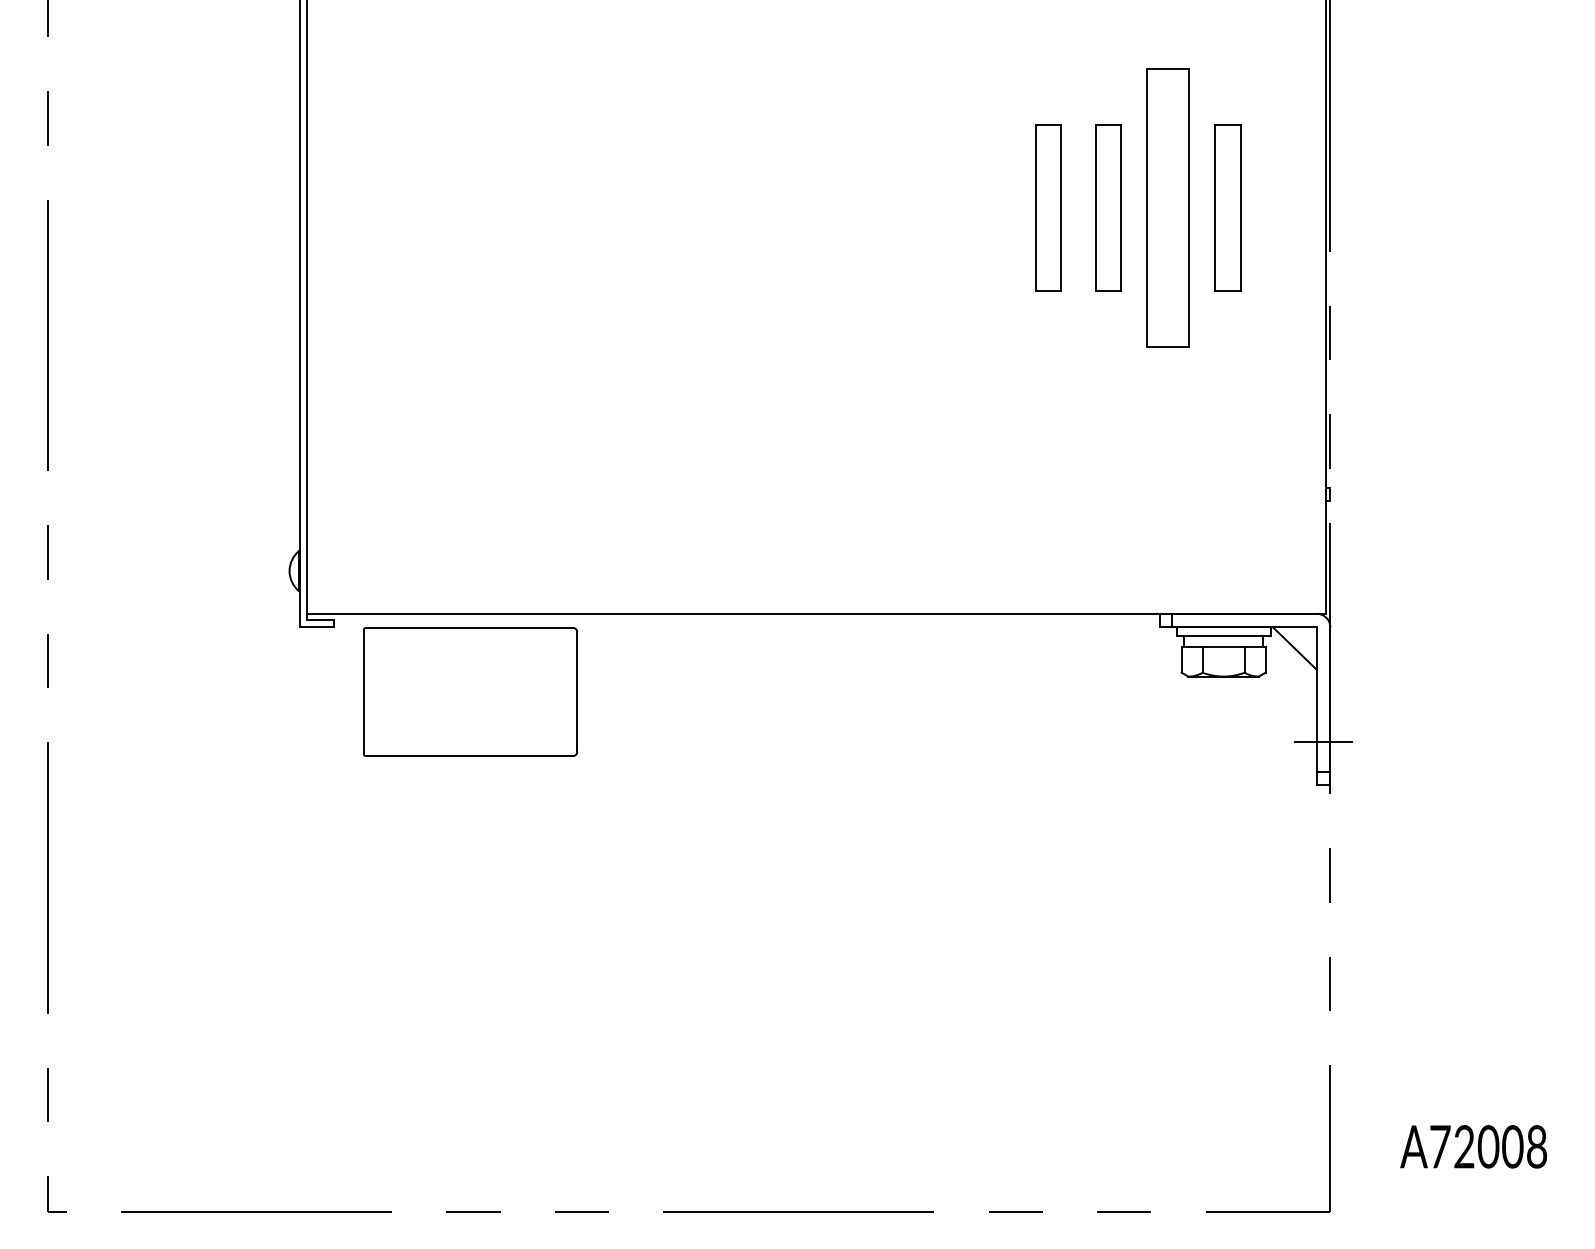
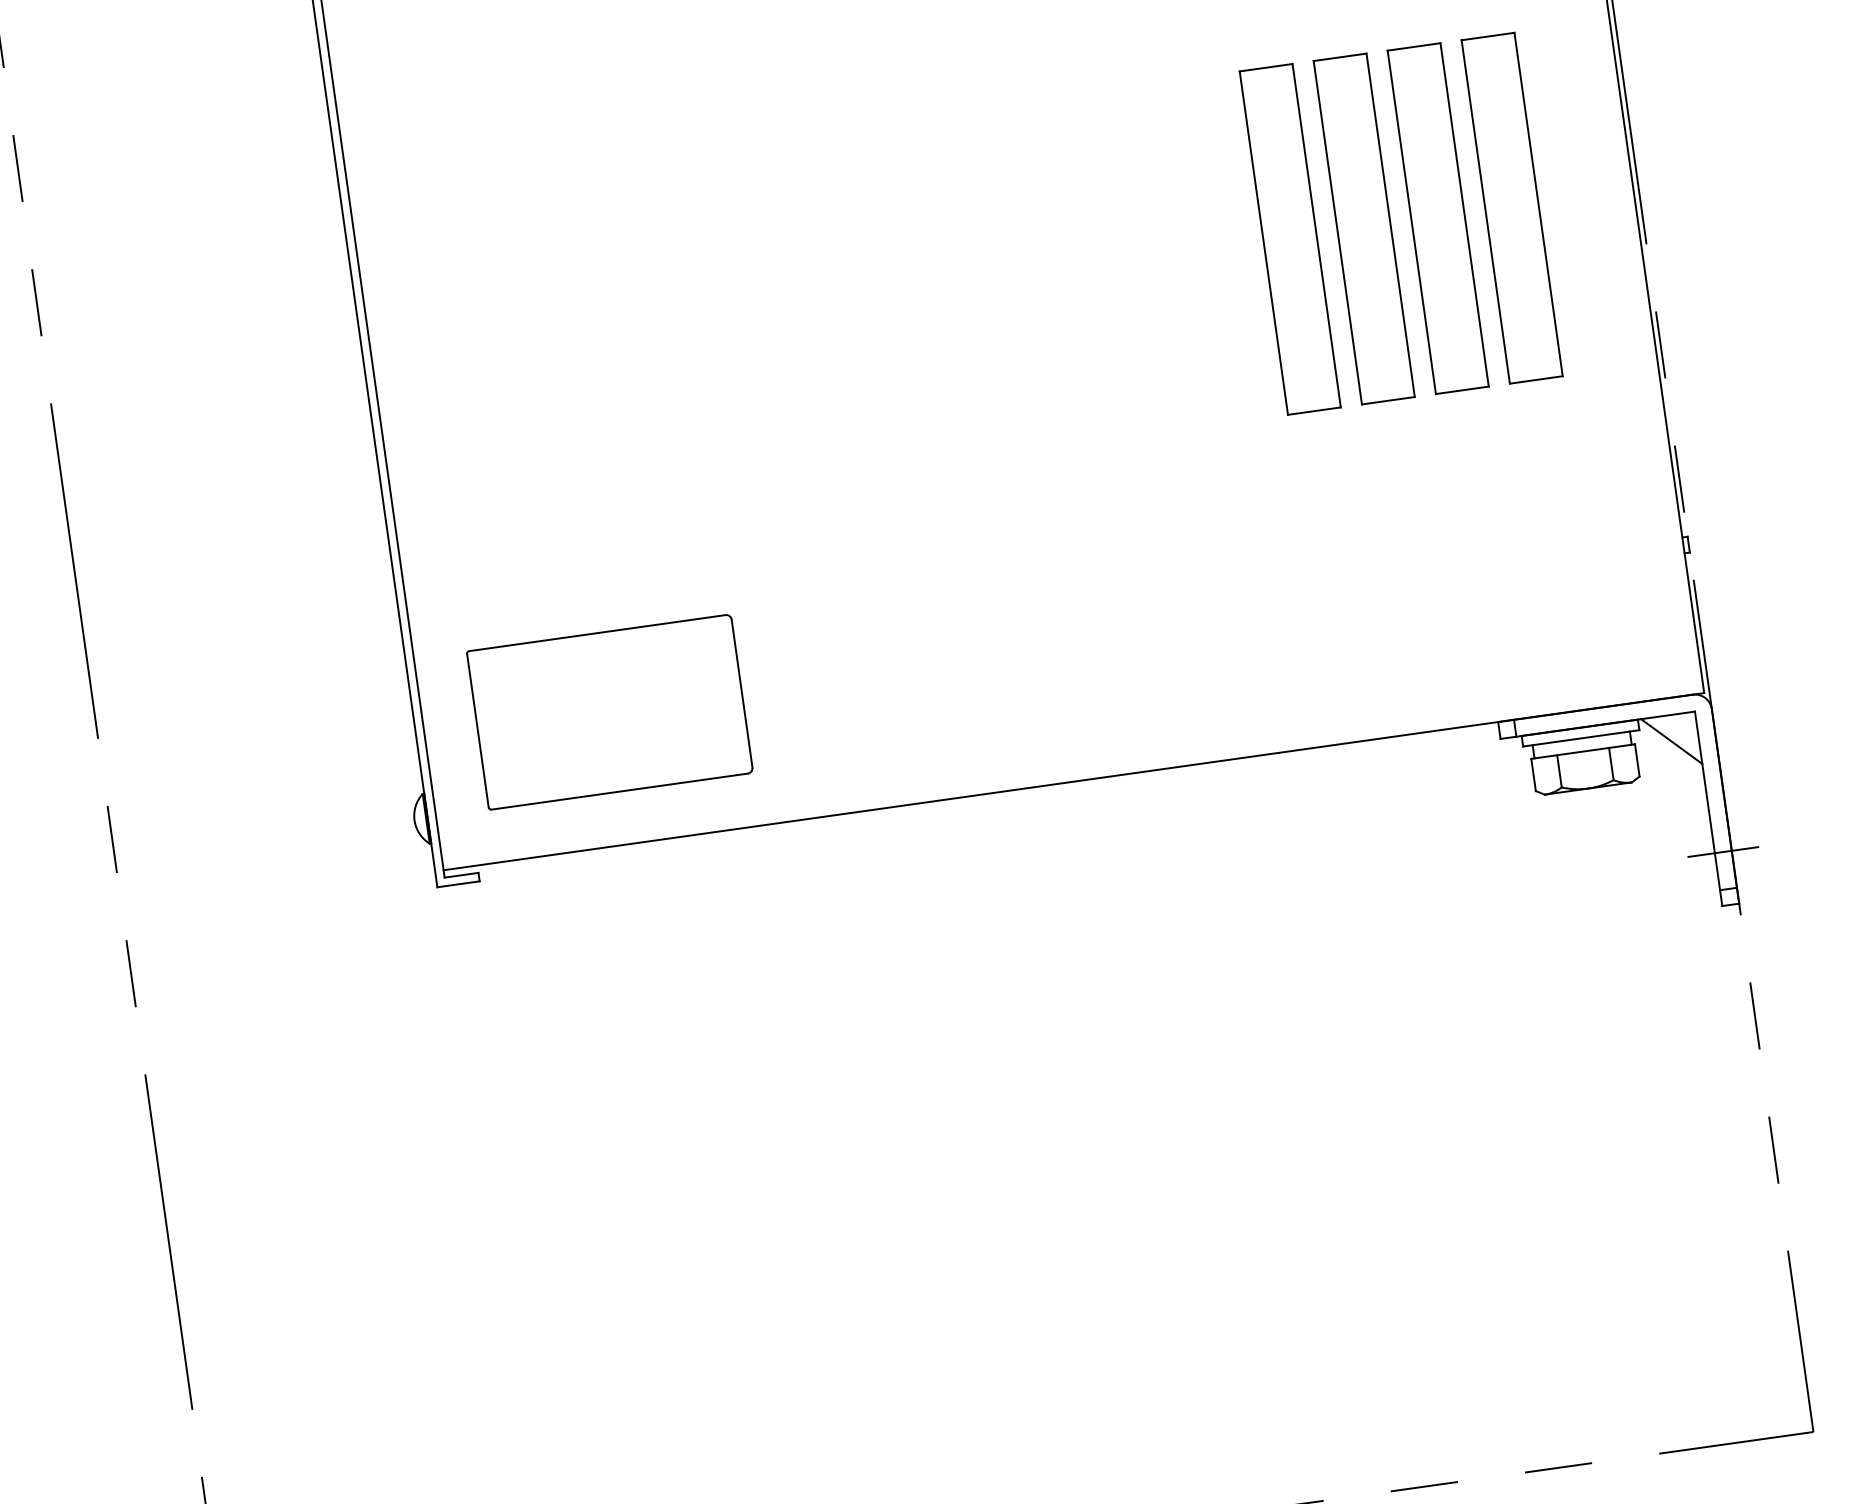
part: (1048, 207) -> (1290, 238), size x1.67
part: (1108, 207) -> (1364, 228), size x1.67
part: (1227, 207) -> (1511, 207), size x1.67
part: (470, 691) -> (609, 711), moved

